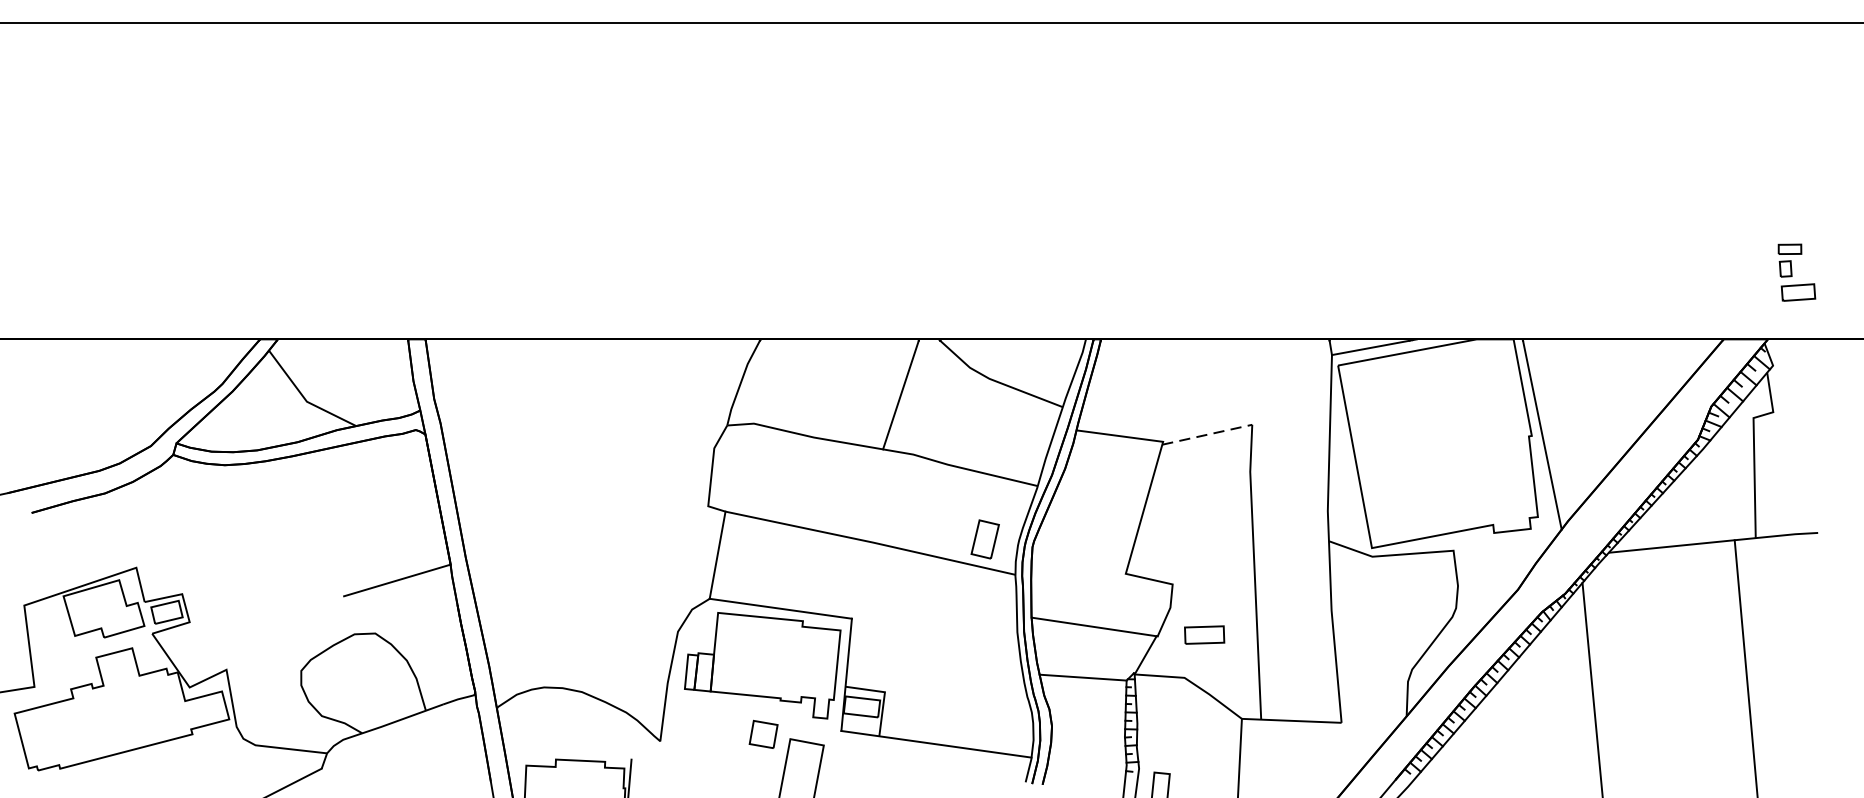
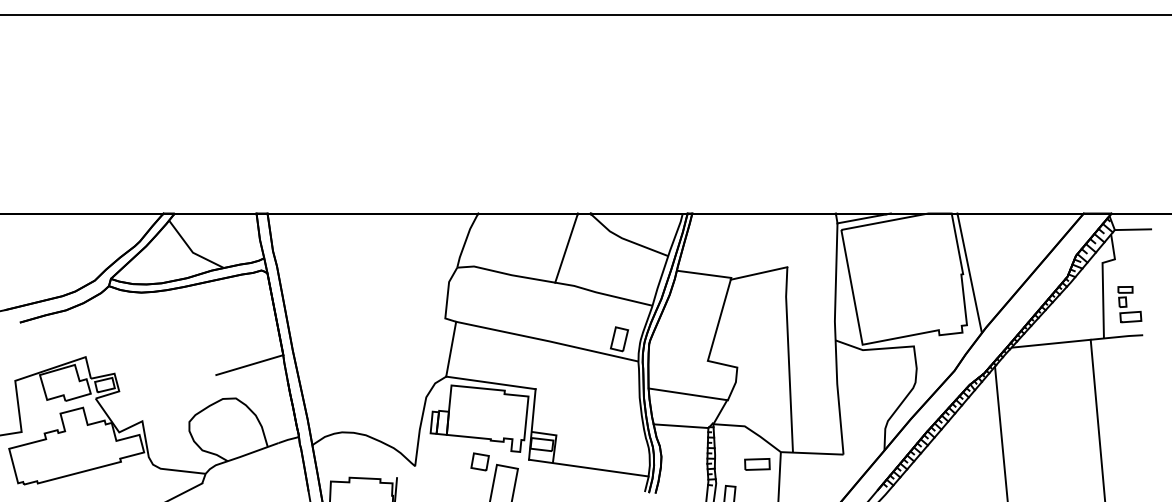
part: (1796, 272) -> (1129, 304), moved
line: (1801, 364) -> (1132, 229), added
line: (1207, 434) -> (759, 273), dashed -> solid
part: (1204, 635) -> (757, 464), moved

